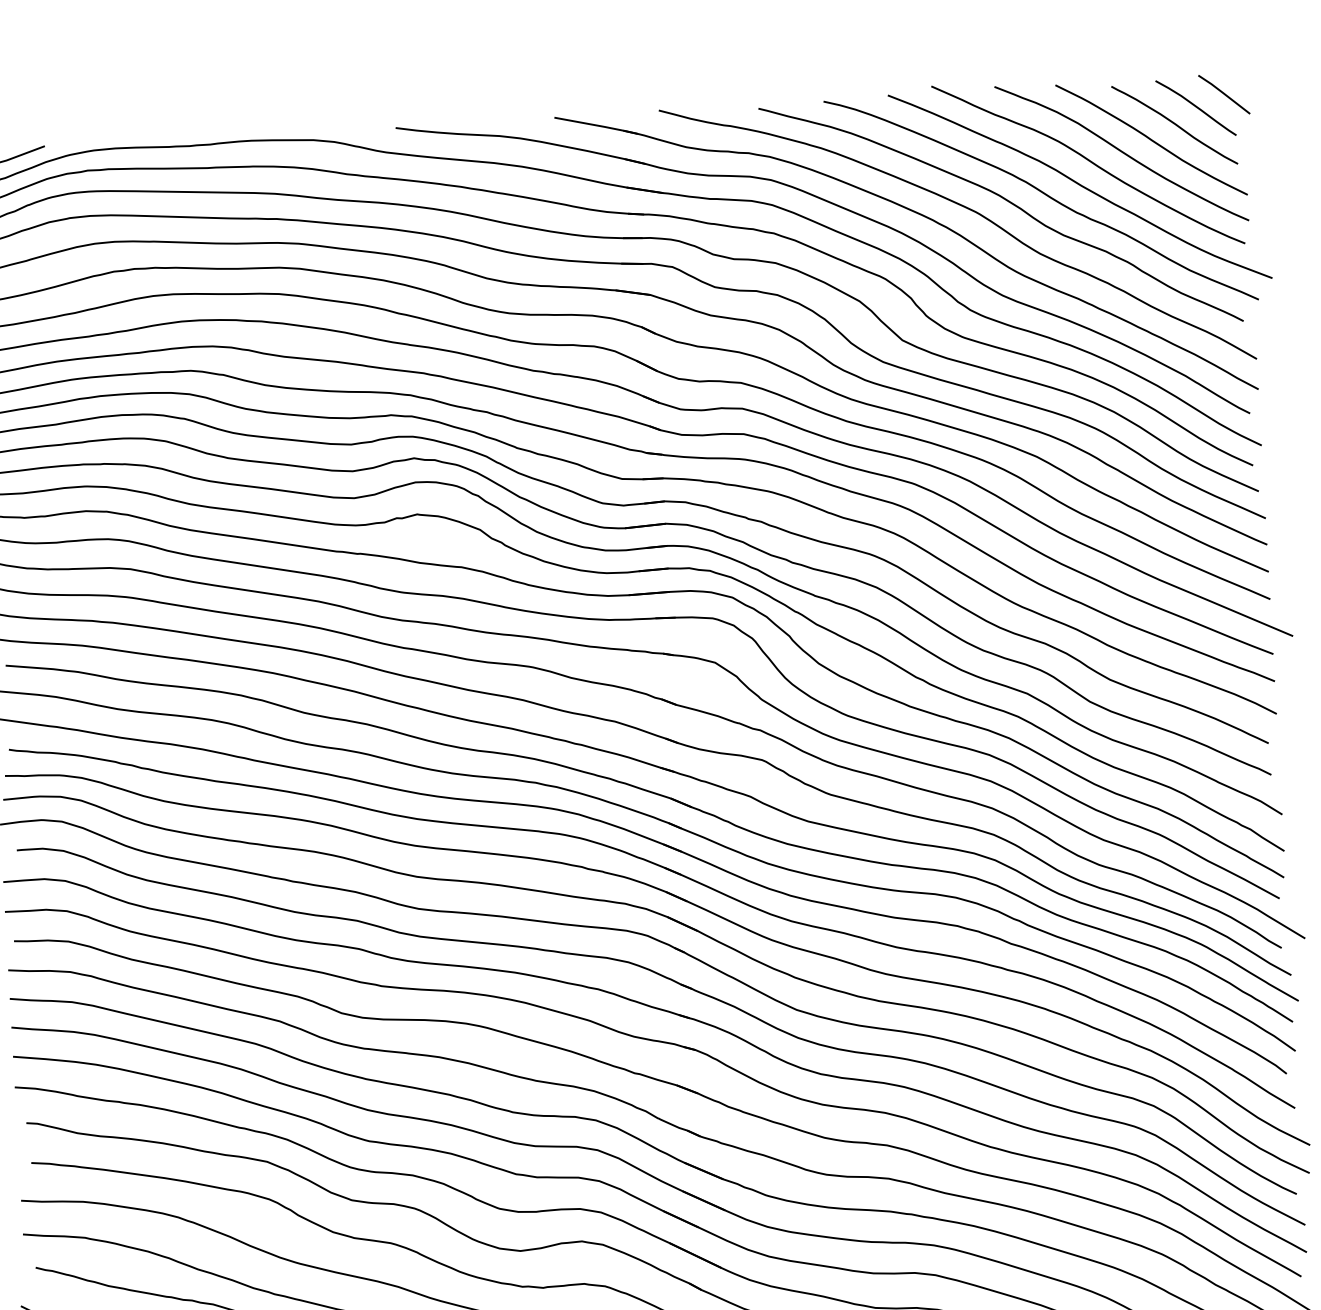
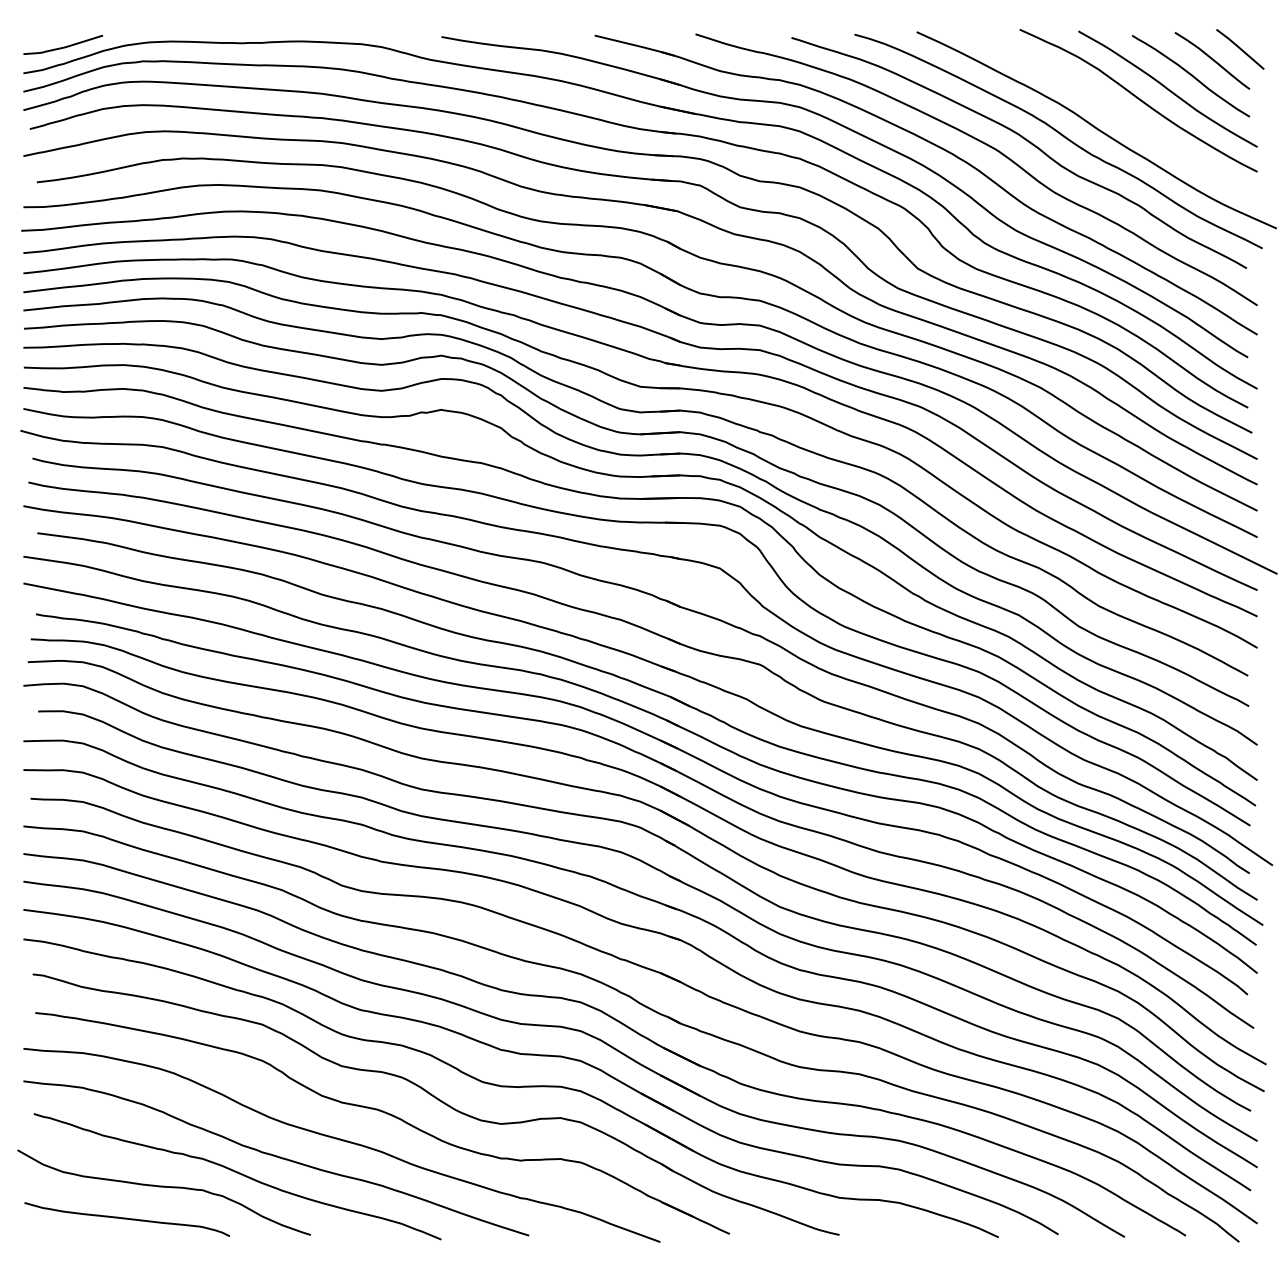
curve: (1089, 162) -> (1107, 107), removed

